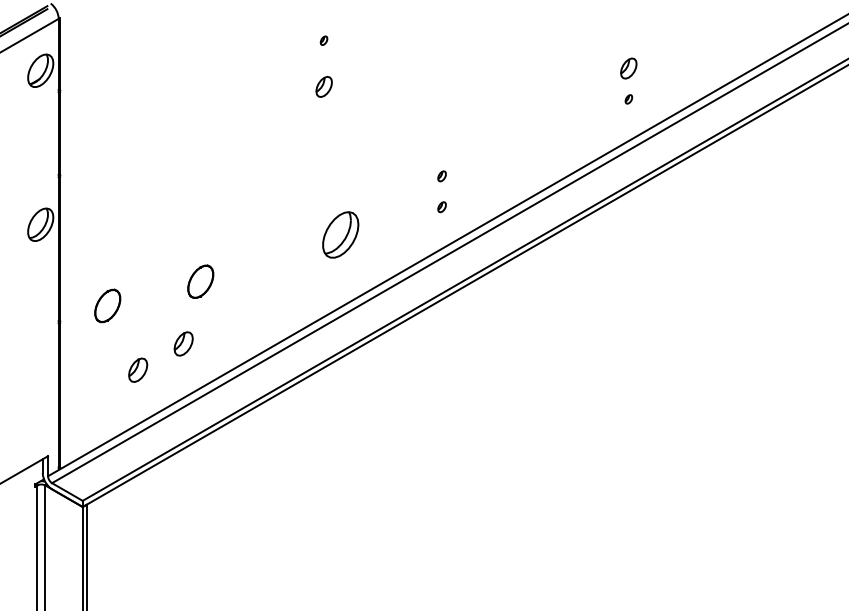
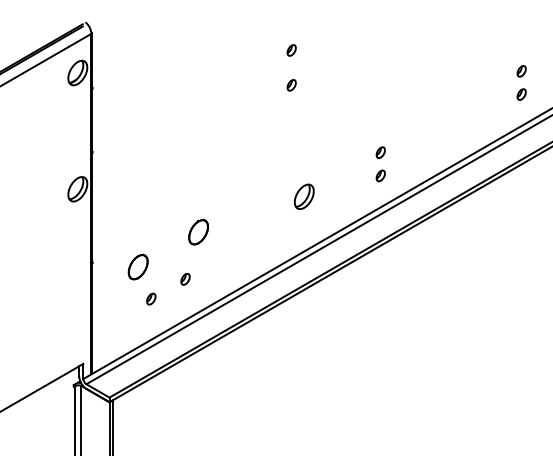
part: (323, 40) -> (291, 50), size x1.67
part: (628, 68) -> (521, 71), size x0.71
part: (323, 87) -> (291, 85), size x0.71
part: (628, 99) -> (521, 94), size x1.67
part: (441, 176) -> (380, 152), size x1.43
part: (441, 207) -> (380, 176), size x1.43
part: (340, 234) -> (304, 196), size x0.71
part: (107, 305) -> (138, 266), moved
part: (182, 344) -> (184, 279), size x0.62
part: (137, 370) -> (150, 299), size x0.62

